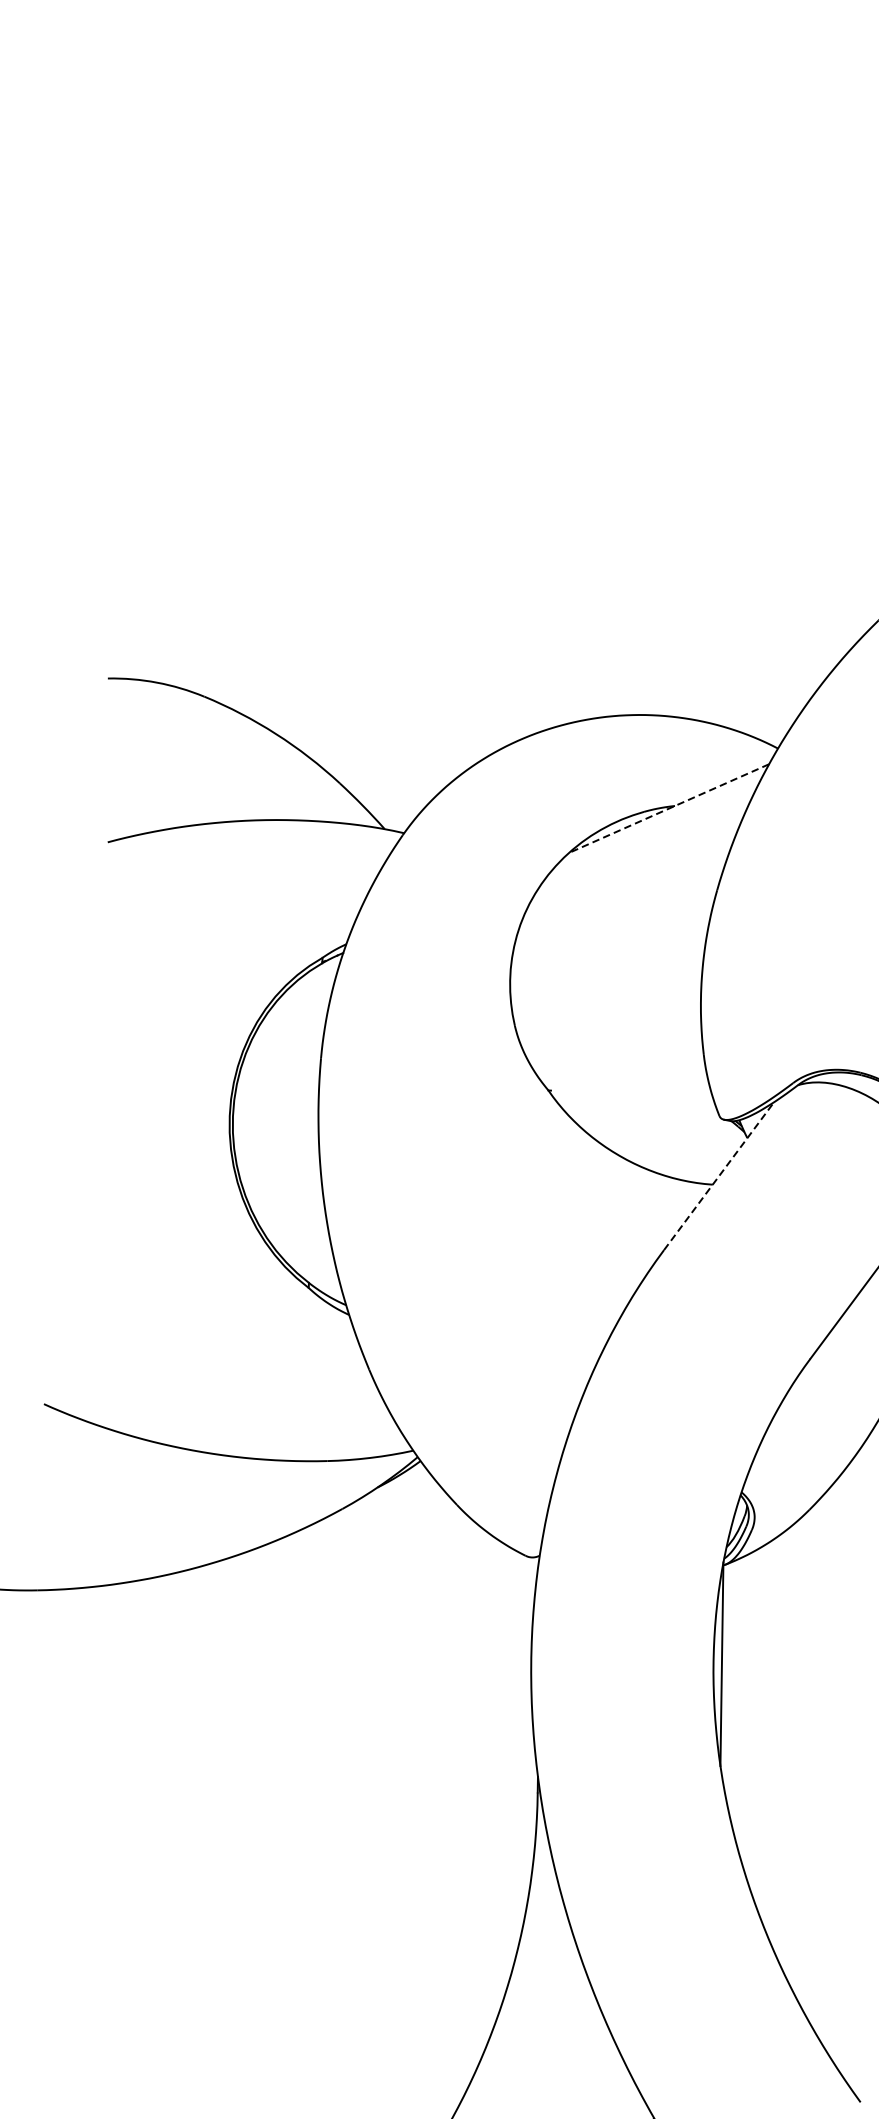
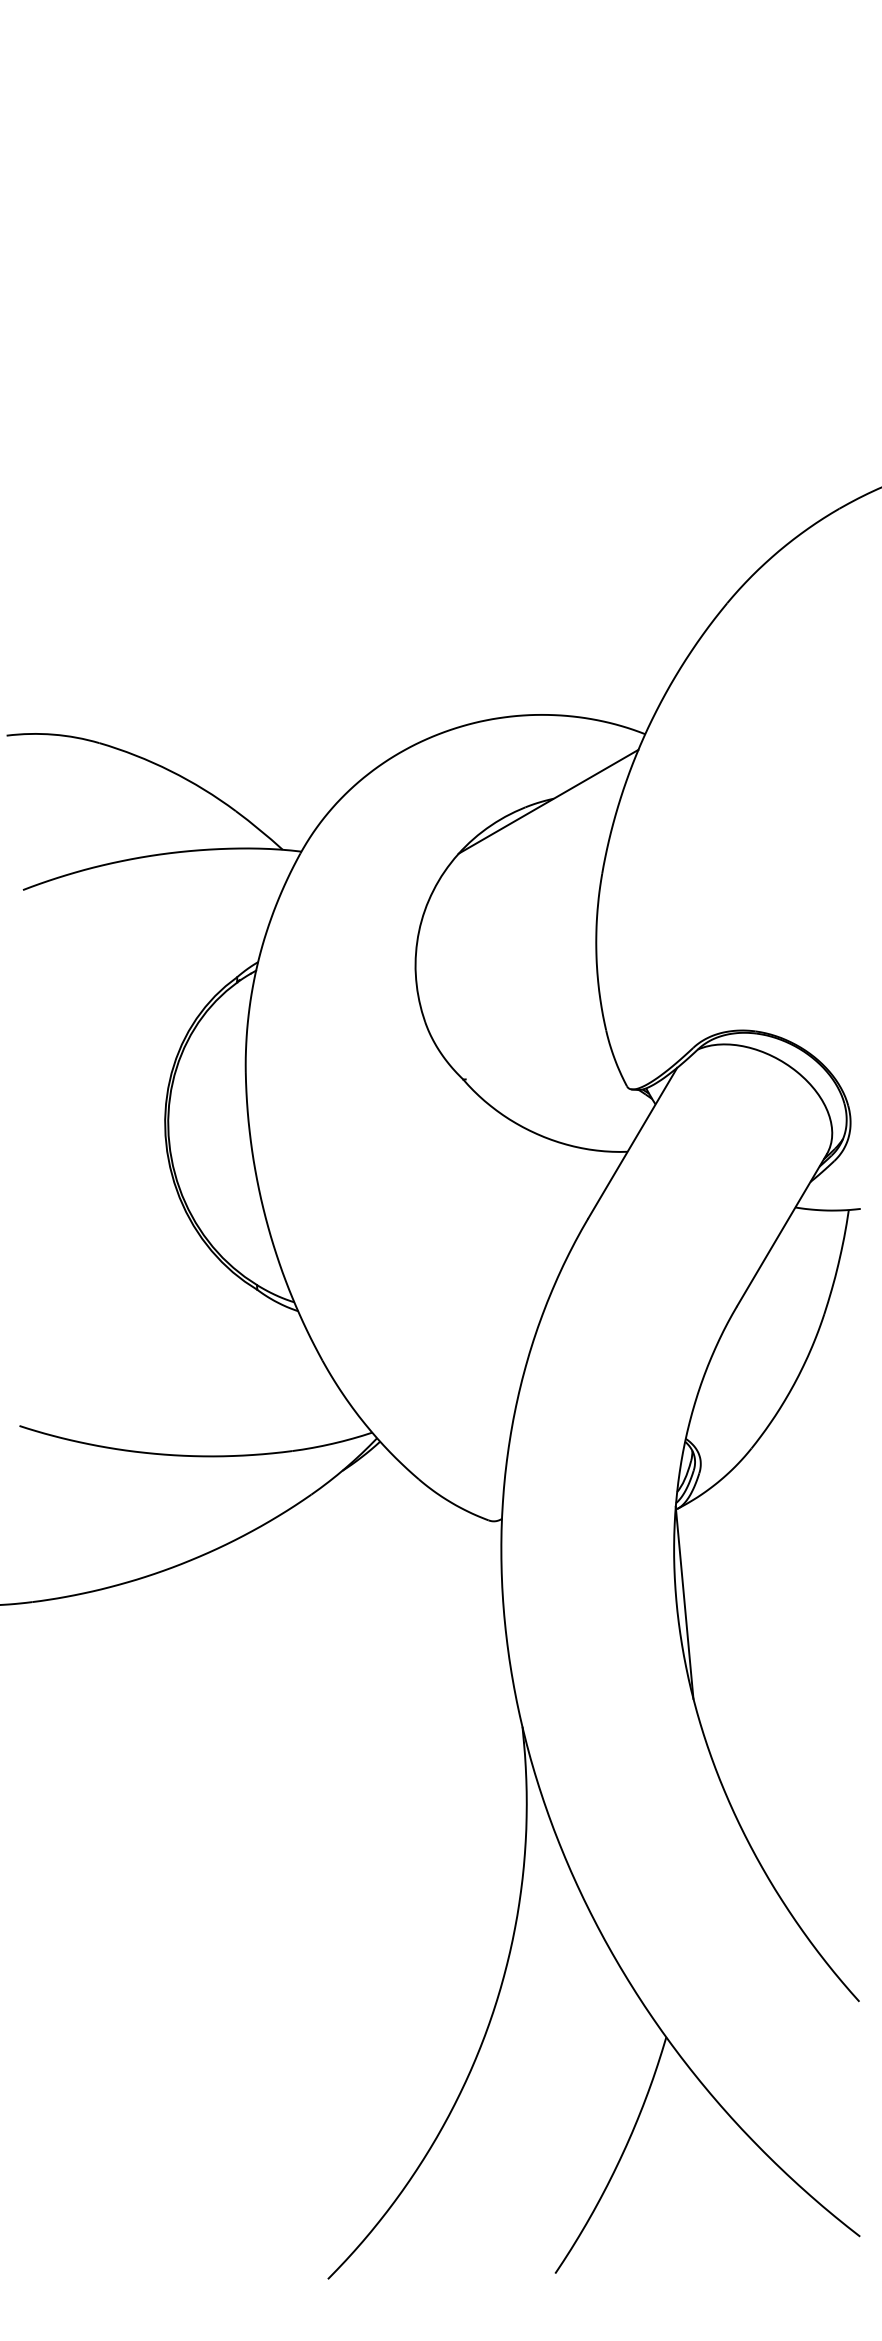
line: (668, 808) -> (548, 801), dashed -> solid
line: (719, 1175) -> (633, 1142), dashed -> solid

